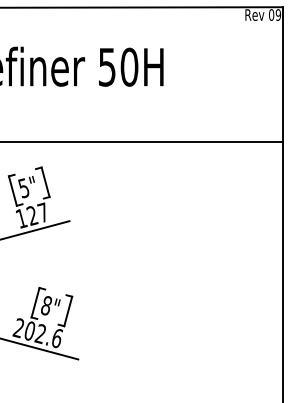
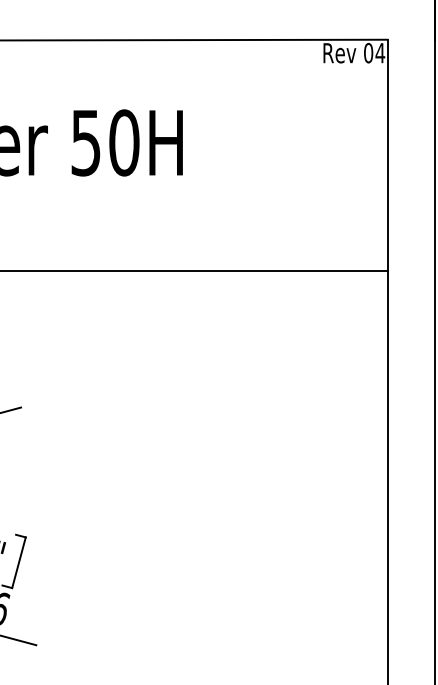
text: (278, 14) -> (380, 52), 09 -> 04

